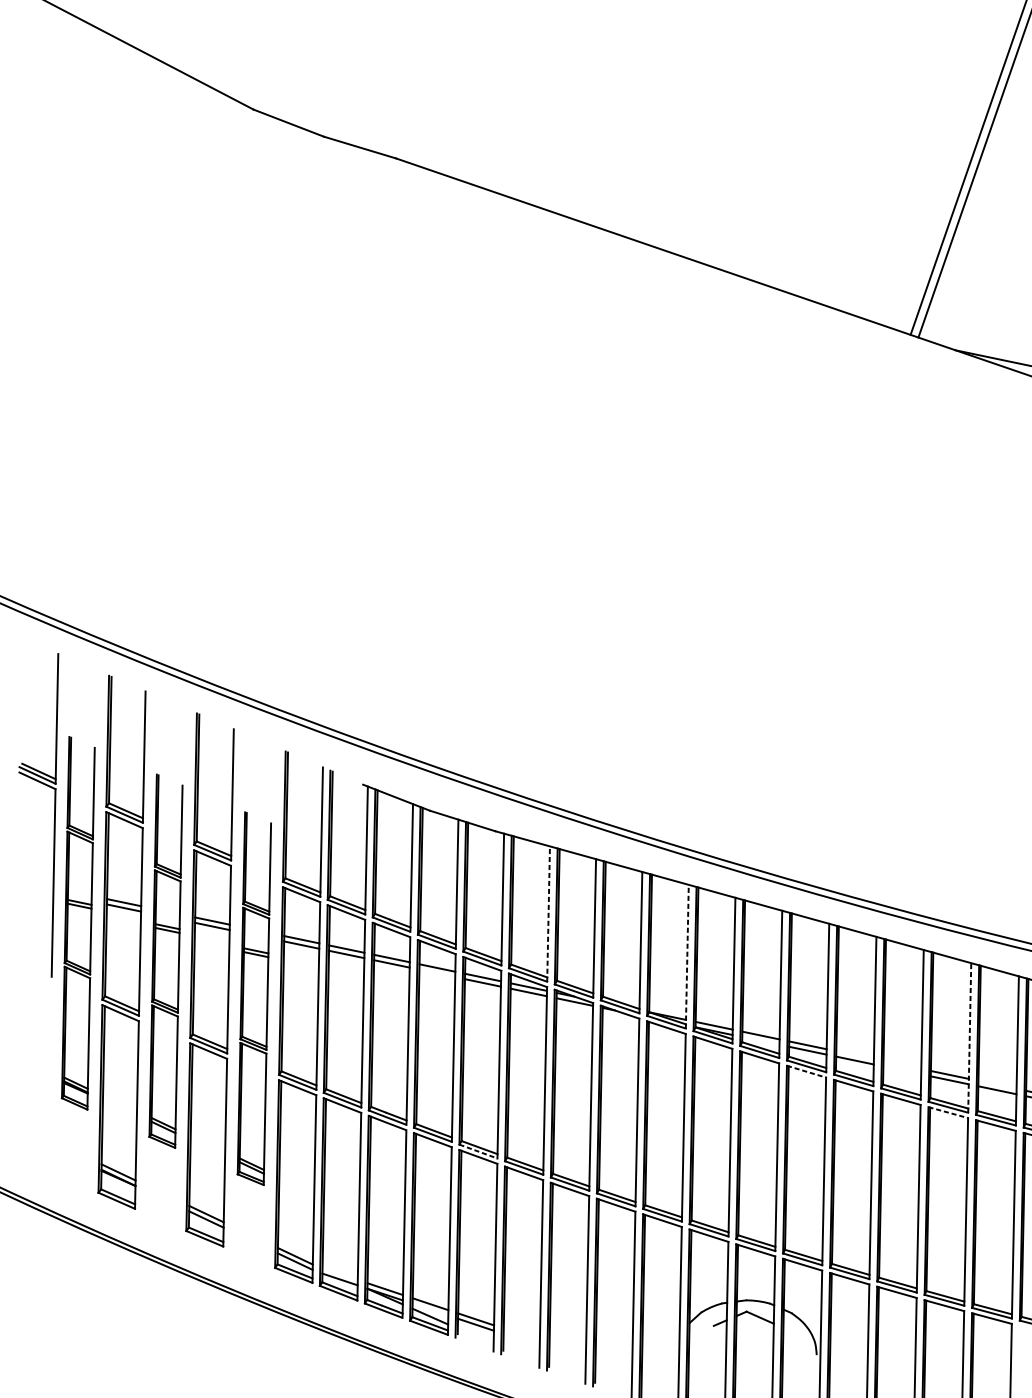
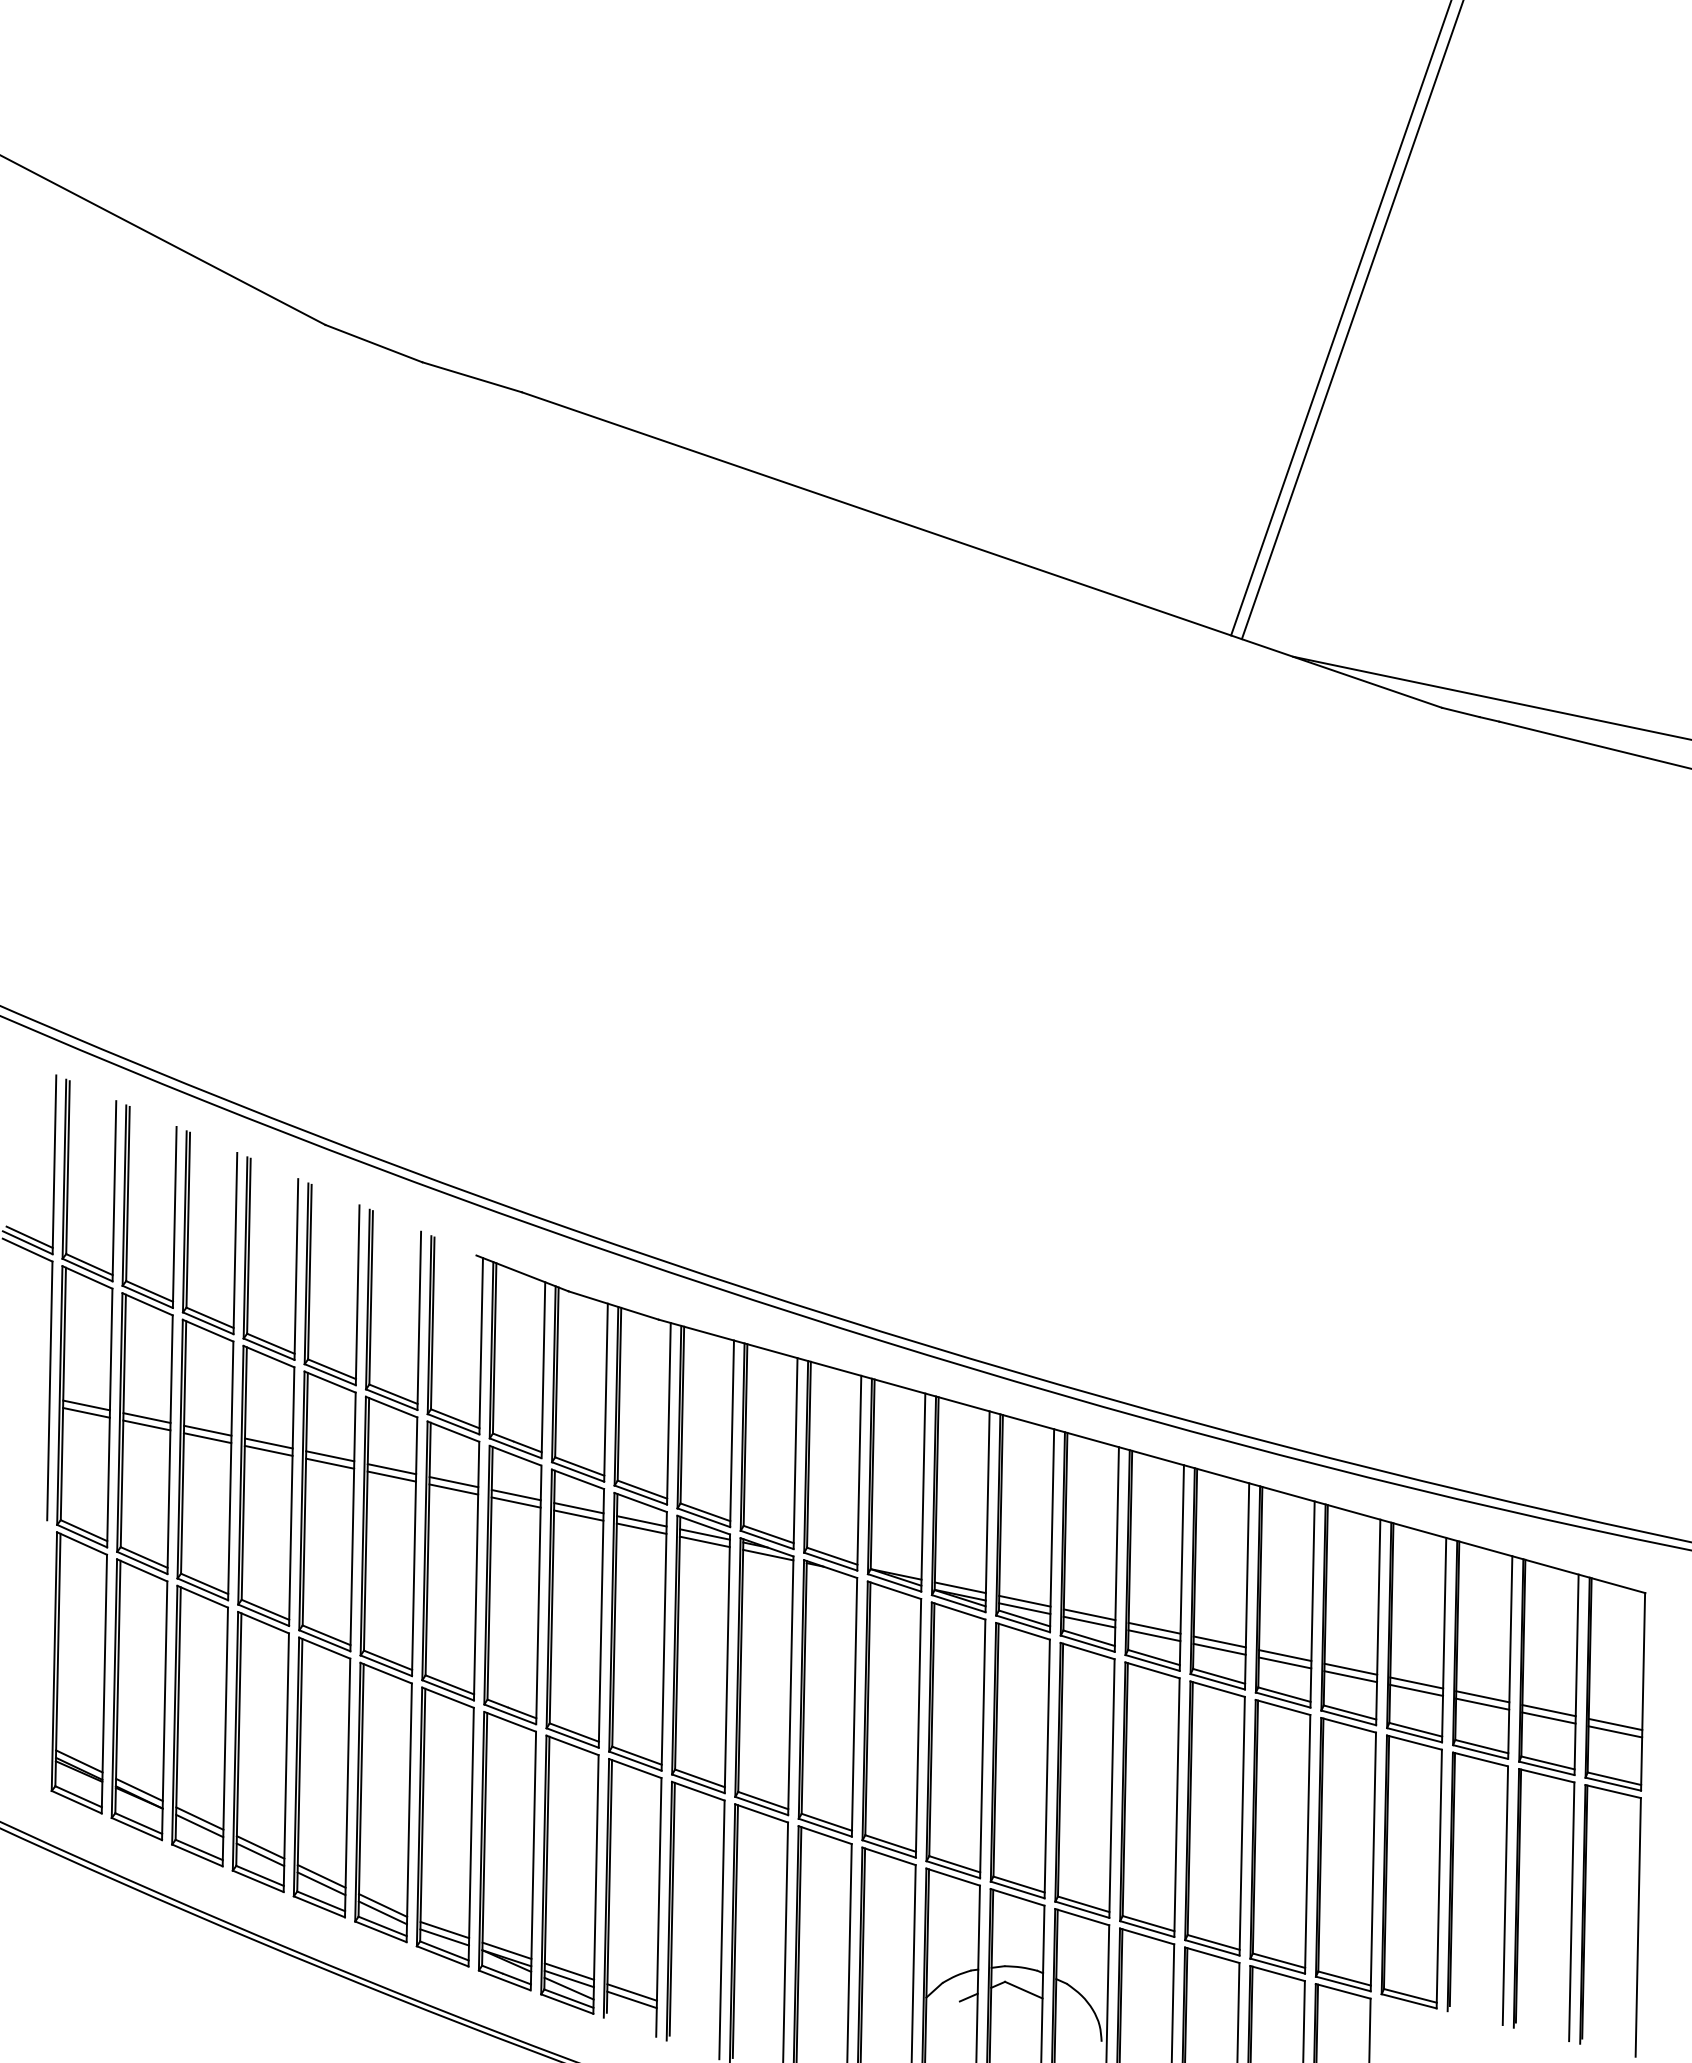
line: (548, 913) -> (732, 1433), dashed -> solid
part: (78, 923) -> (83, 1446), size x1.43
line: (687, 956) -> (923, 1492), dashed -> solid
part: (165, 961) -> (204, 1498), size x1.43
line: (437, 973) -> (578, 1515), added
part: (254, 998) -> (326, 1550), size x1.43
line: (969, 1037) -> (1312, 1604), dashed -> solid
line: (760, 1040) -> (1024, 1608), added
line: (855, 1054) -> (1154, 1627), added
line: (902, 1064) -> (1219, 1641), added
line: (902, 1069) -> (1219, 1648), added
line: (807, 1072) -> (1088, 1651), dashed -> solid
line: (997, 1084) -> (1350, 1668), added
line: (948, 1112) -> (1283, 1707), dashed -> solid
line: (478, 1151) -> (635, 1761), dashed -> solid
line: (339, 1274) -> (444, 1930), added
line: (429, 1309) -> (568, 1978), added

